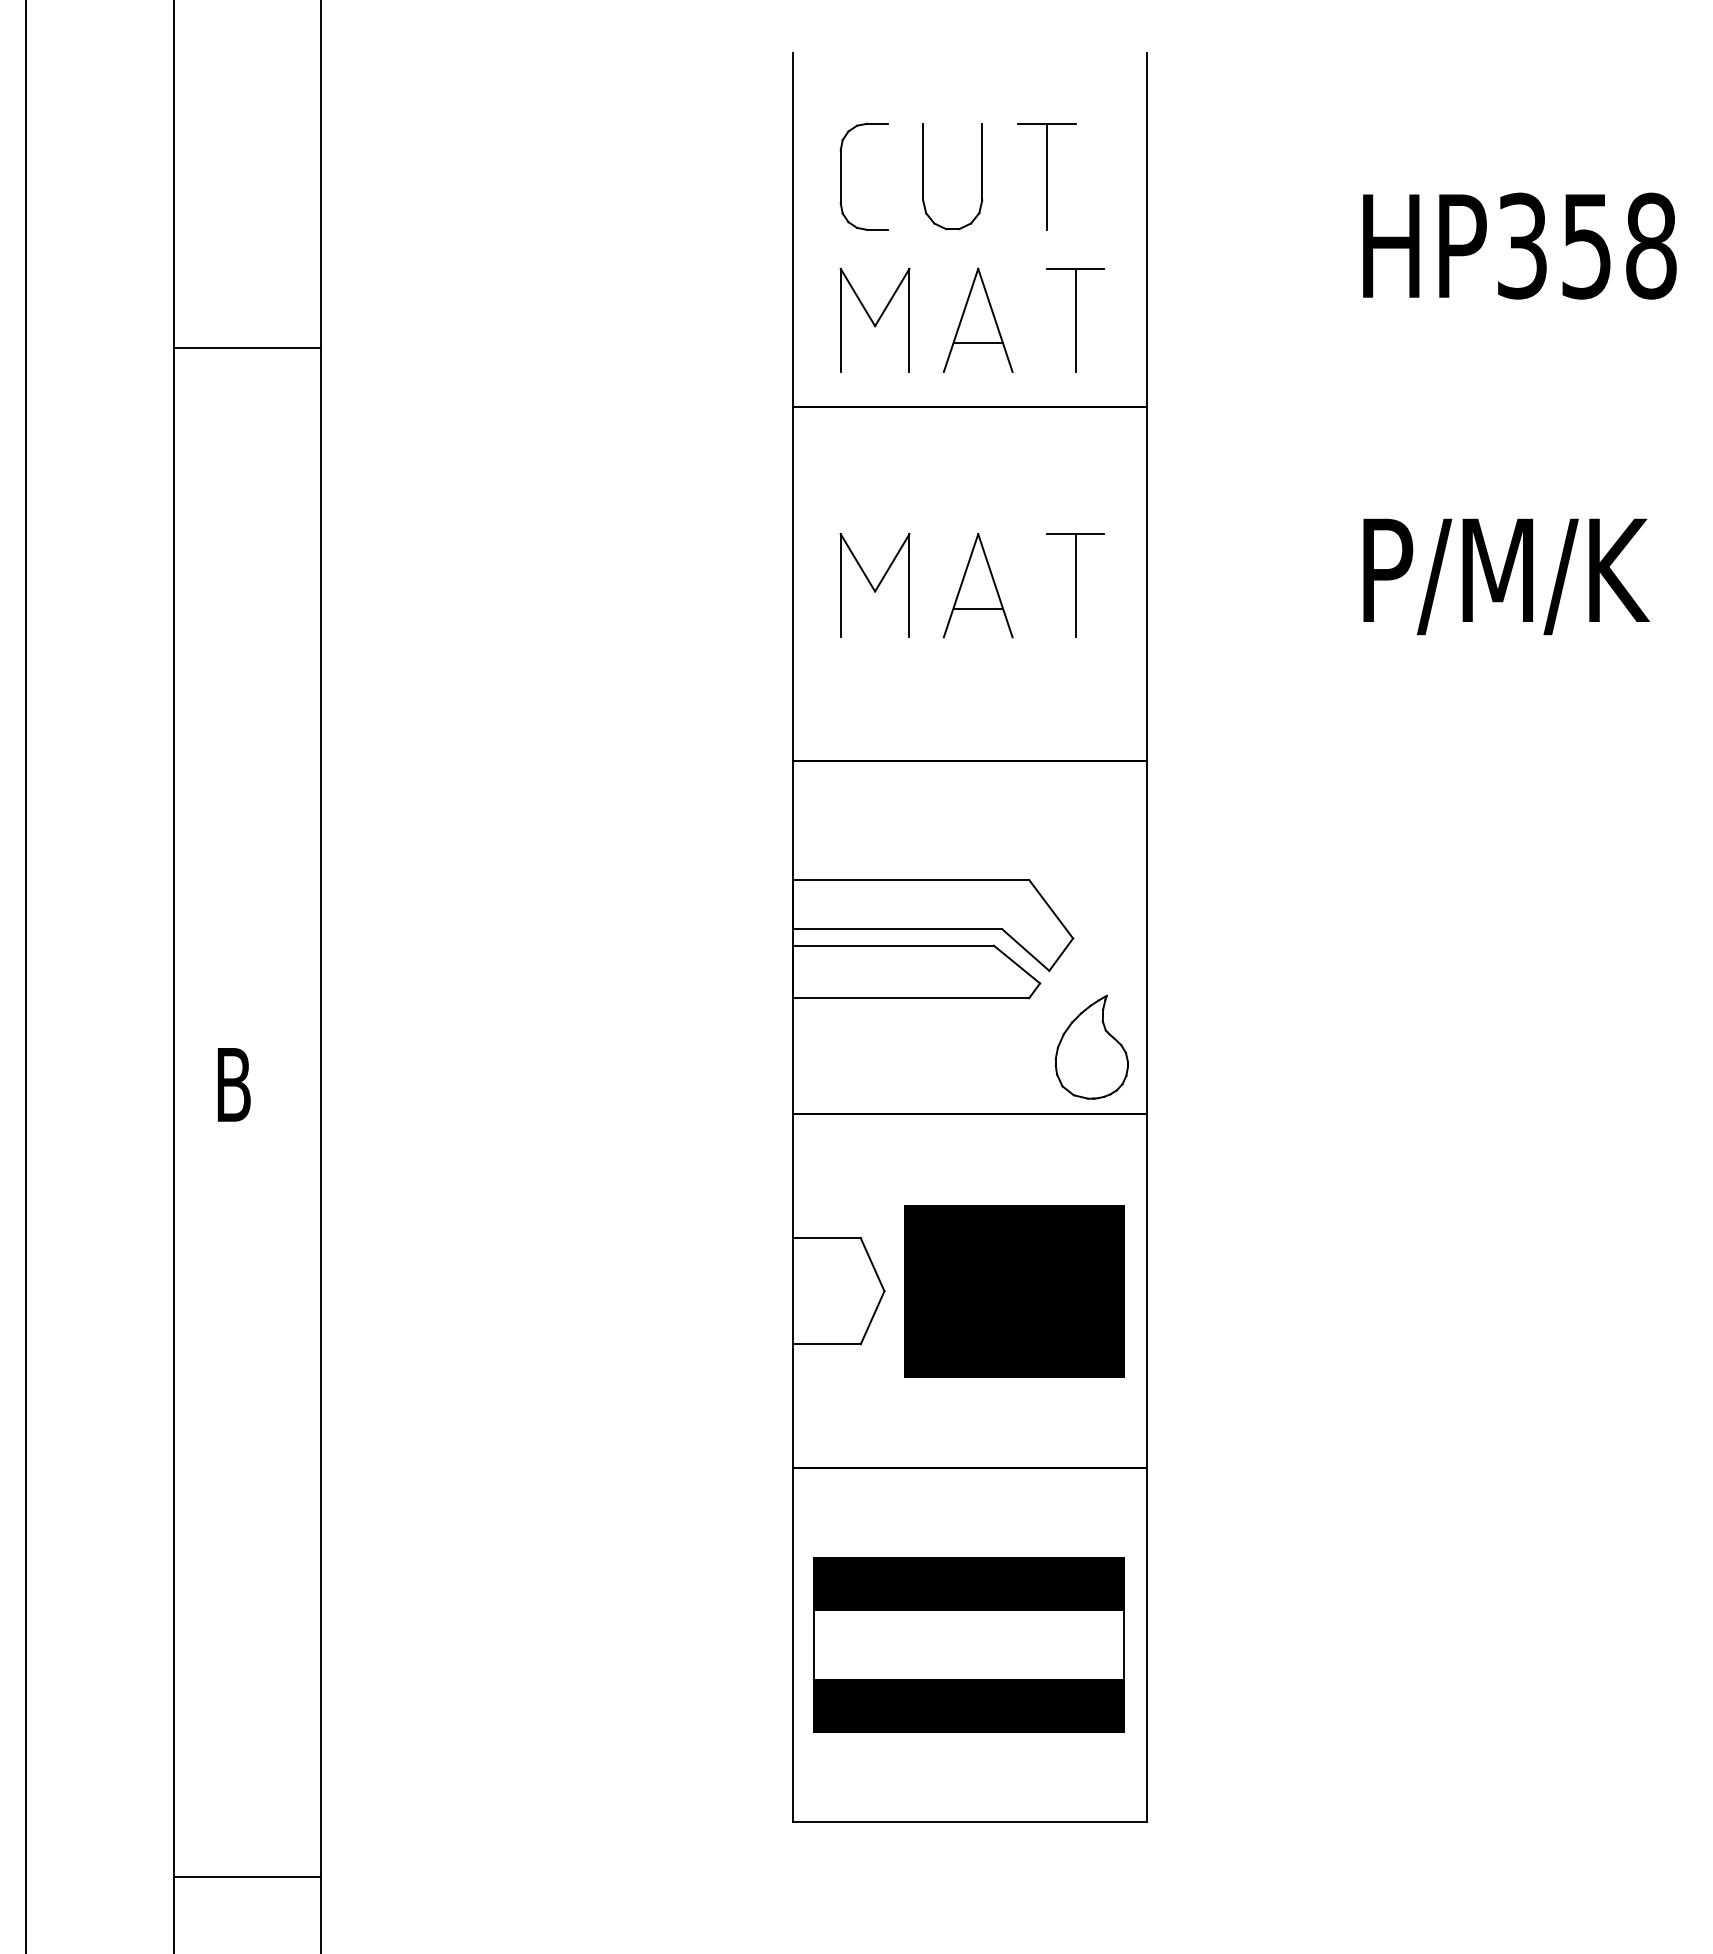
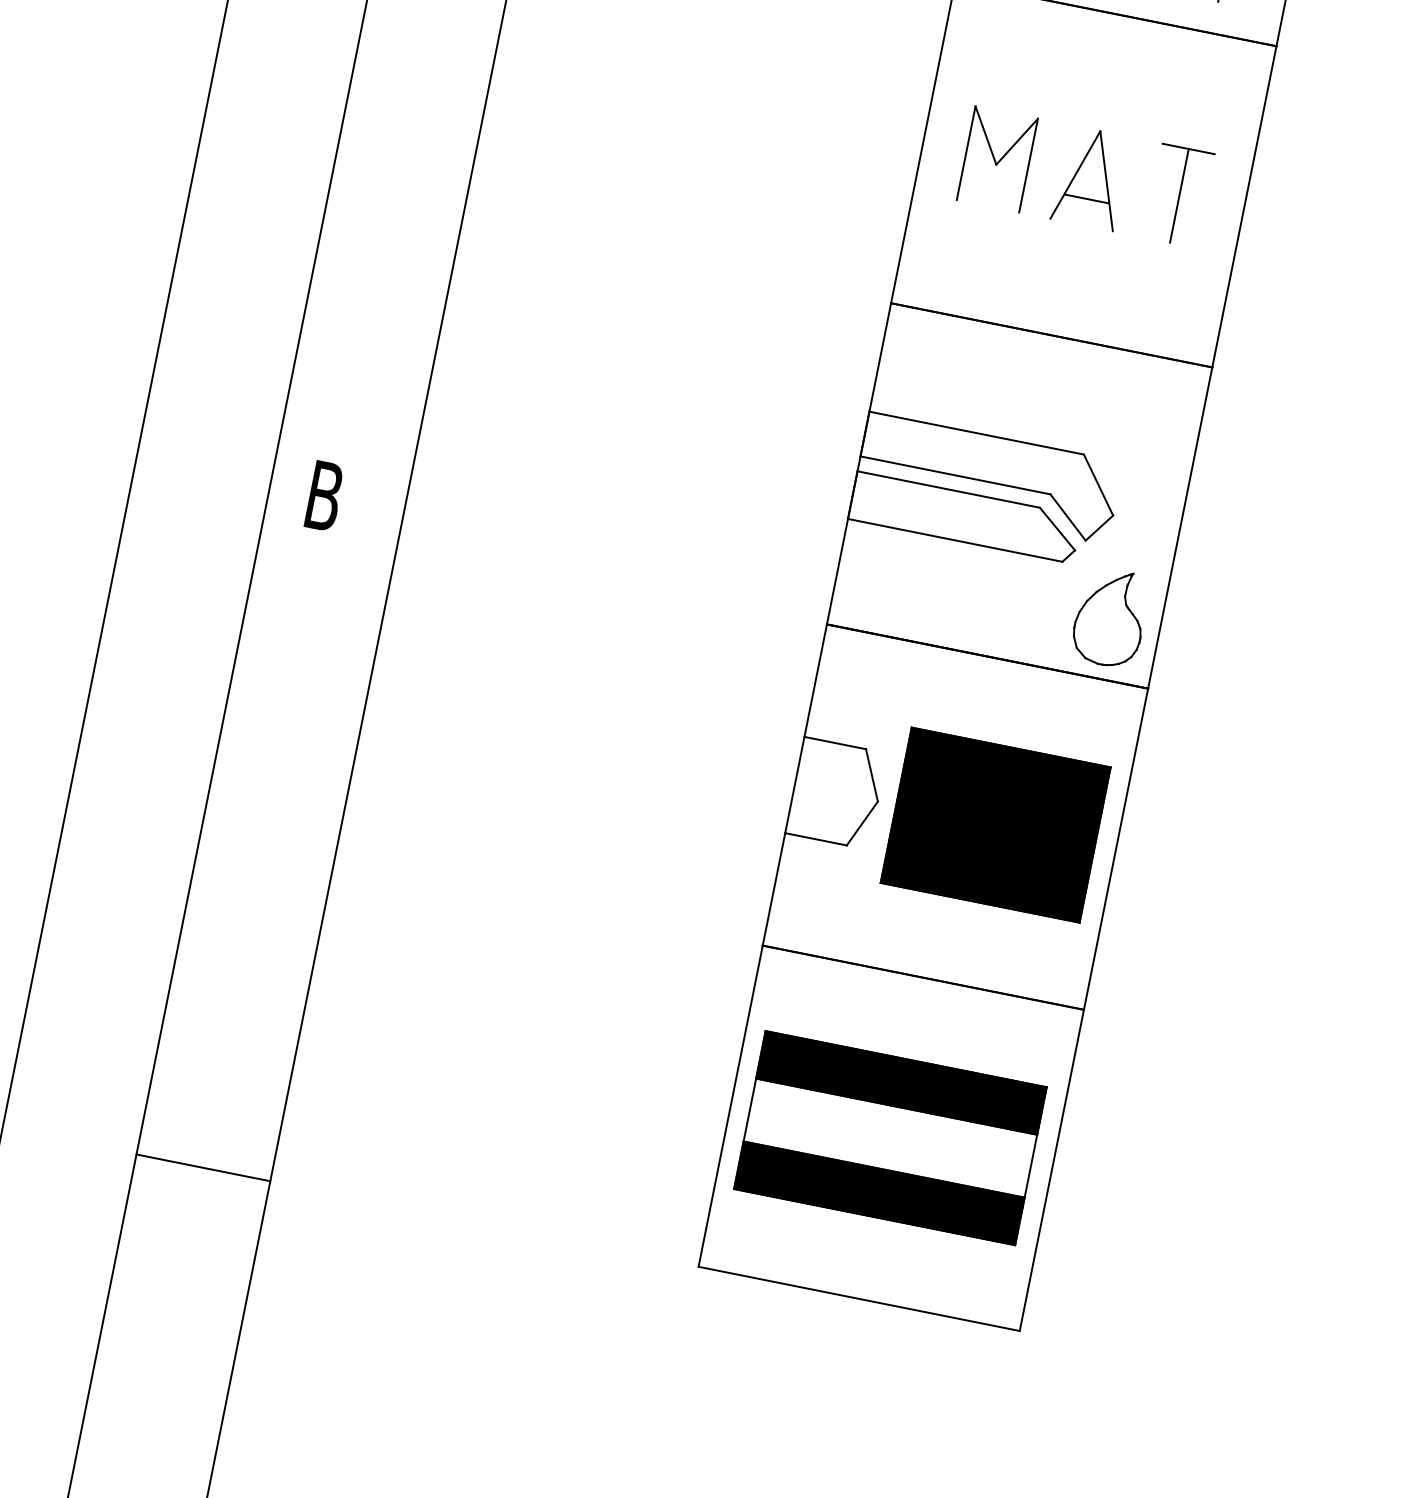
line: (247, 1876) -> (203, 1167), moved

